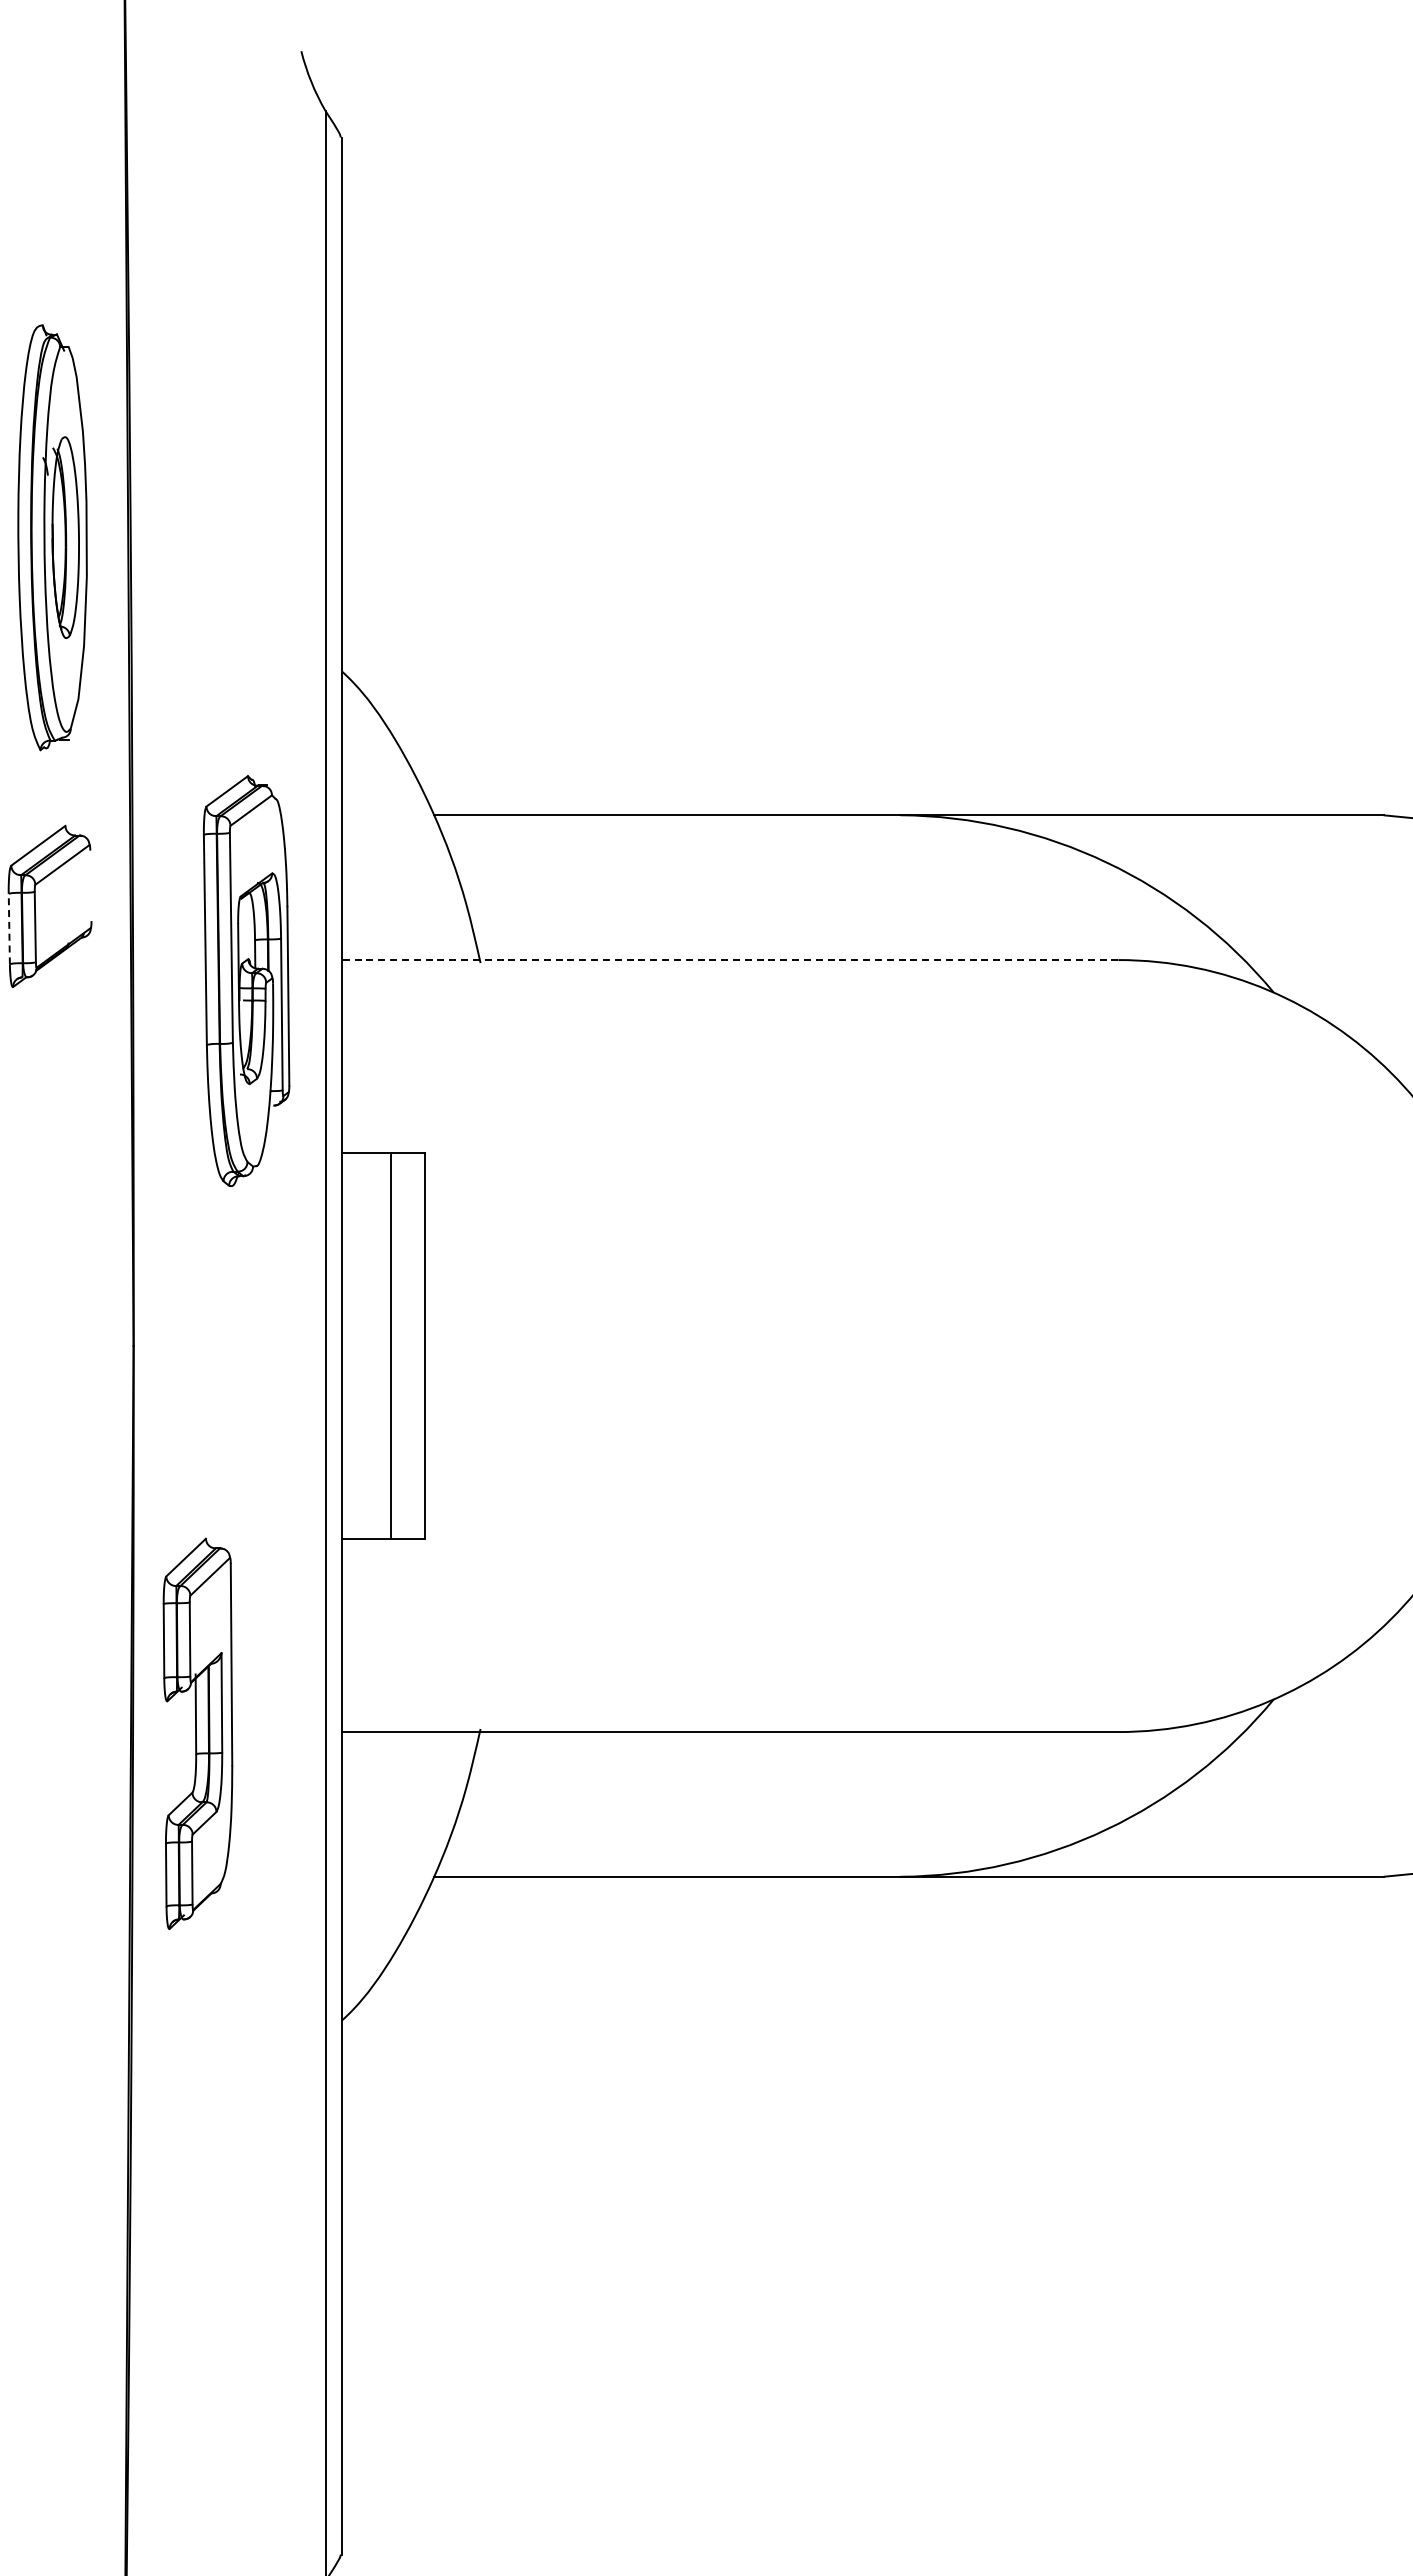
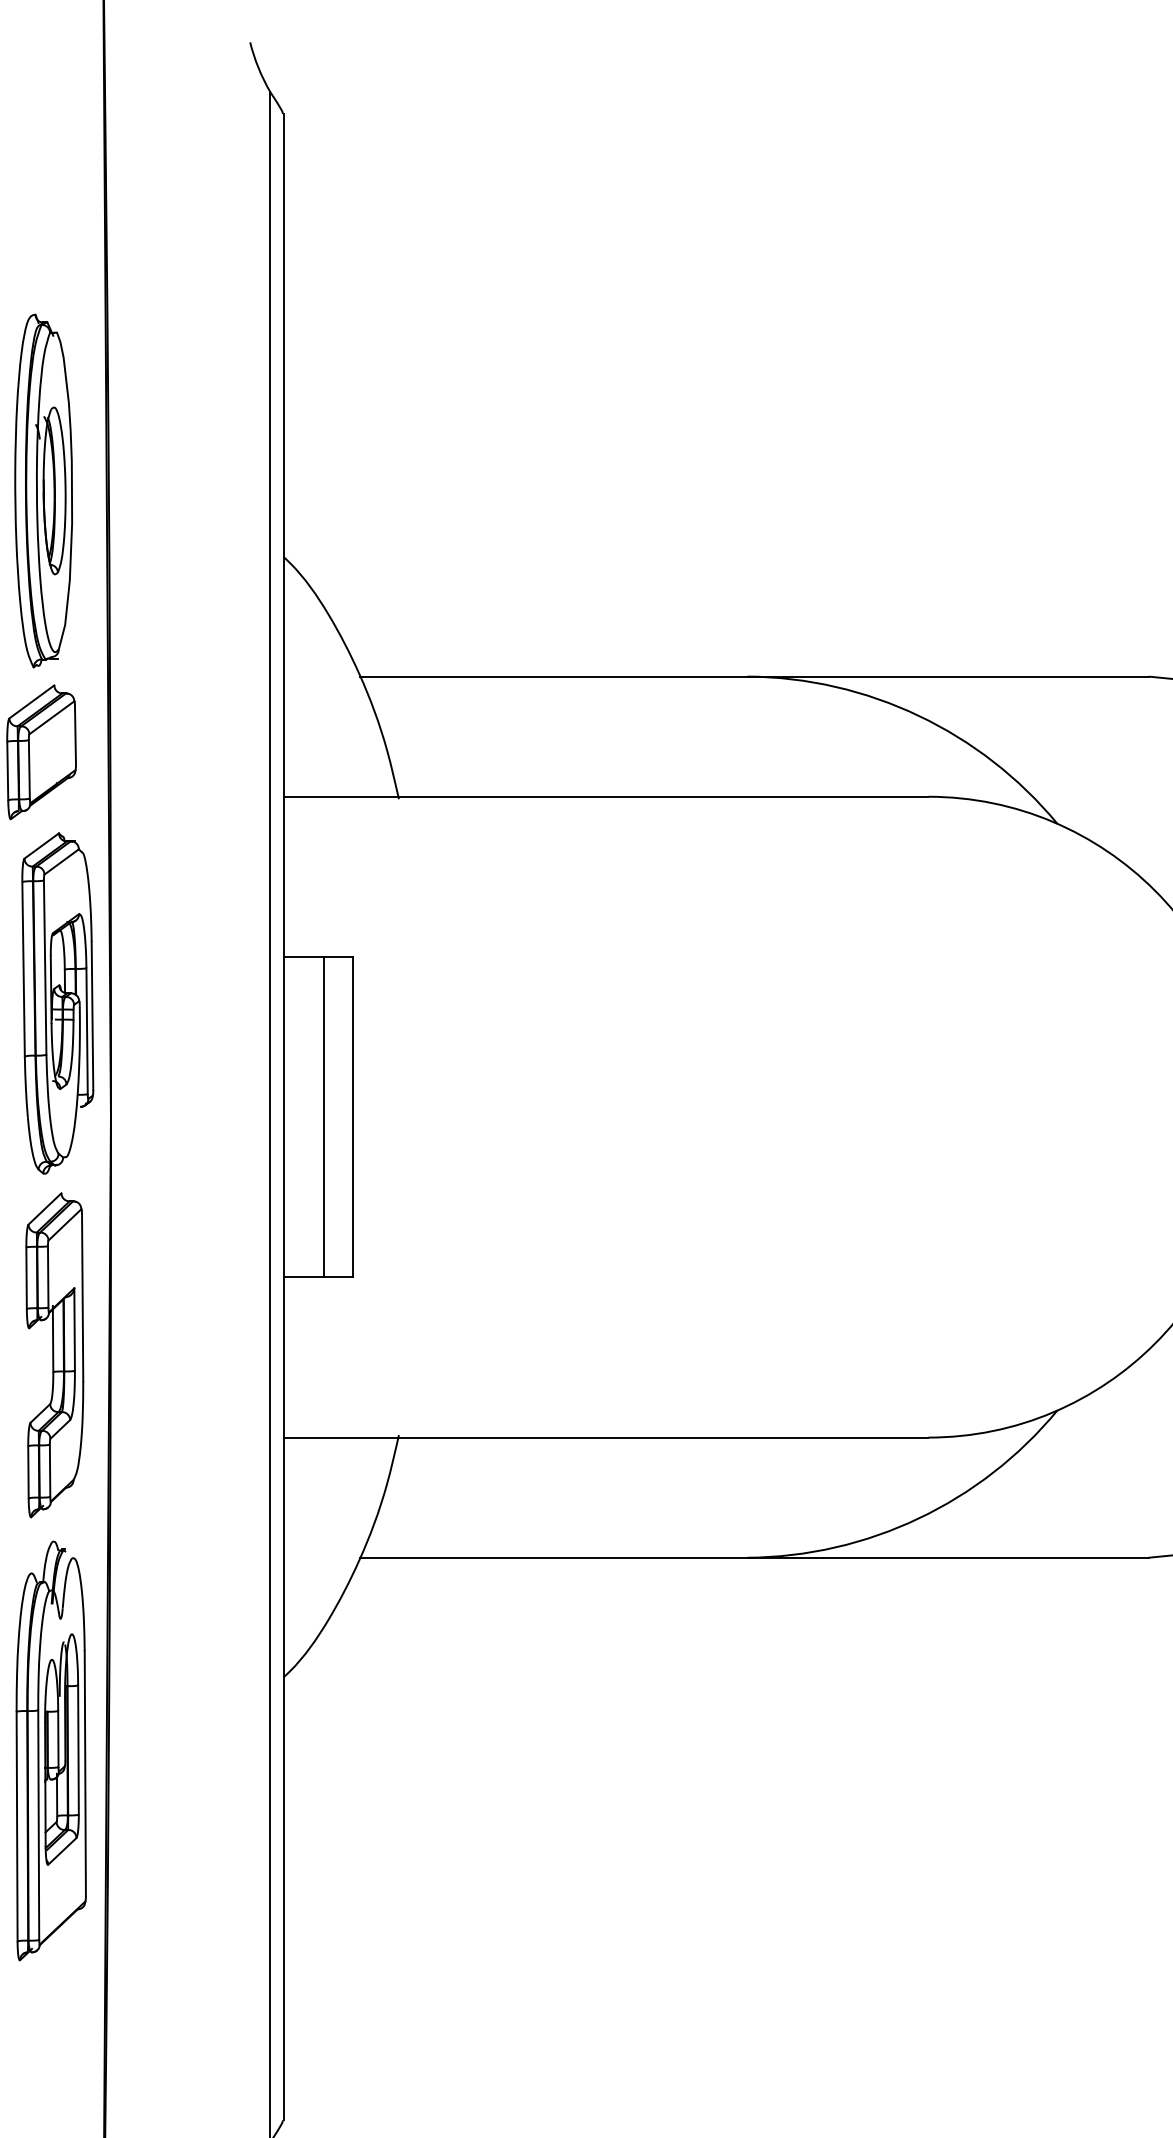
part: (52, 537) -> (43, 490), moved
line: (90, 885) -> (75, 734), added
line: (9, 928) -> (7, 770), dashed -> solid
line: (729, 960) -> (605, 797), dashed -> solid
part: (246, 980) -> (57, 1003), moved
part: (197, 1733) -> (54, 1354), moved
part: (61, 2109) -> (51, 1750), added

